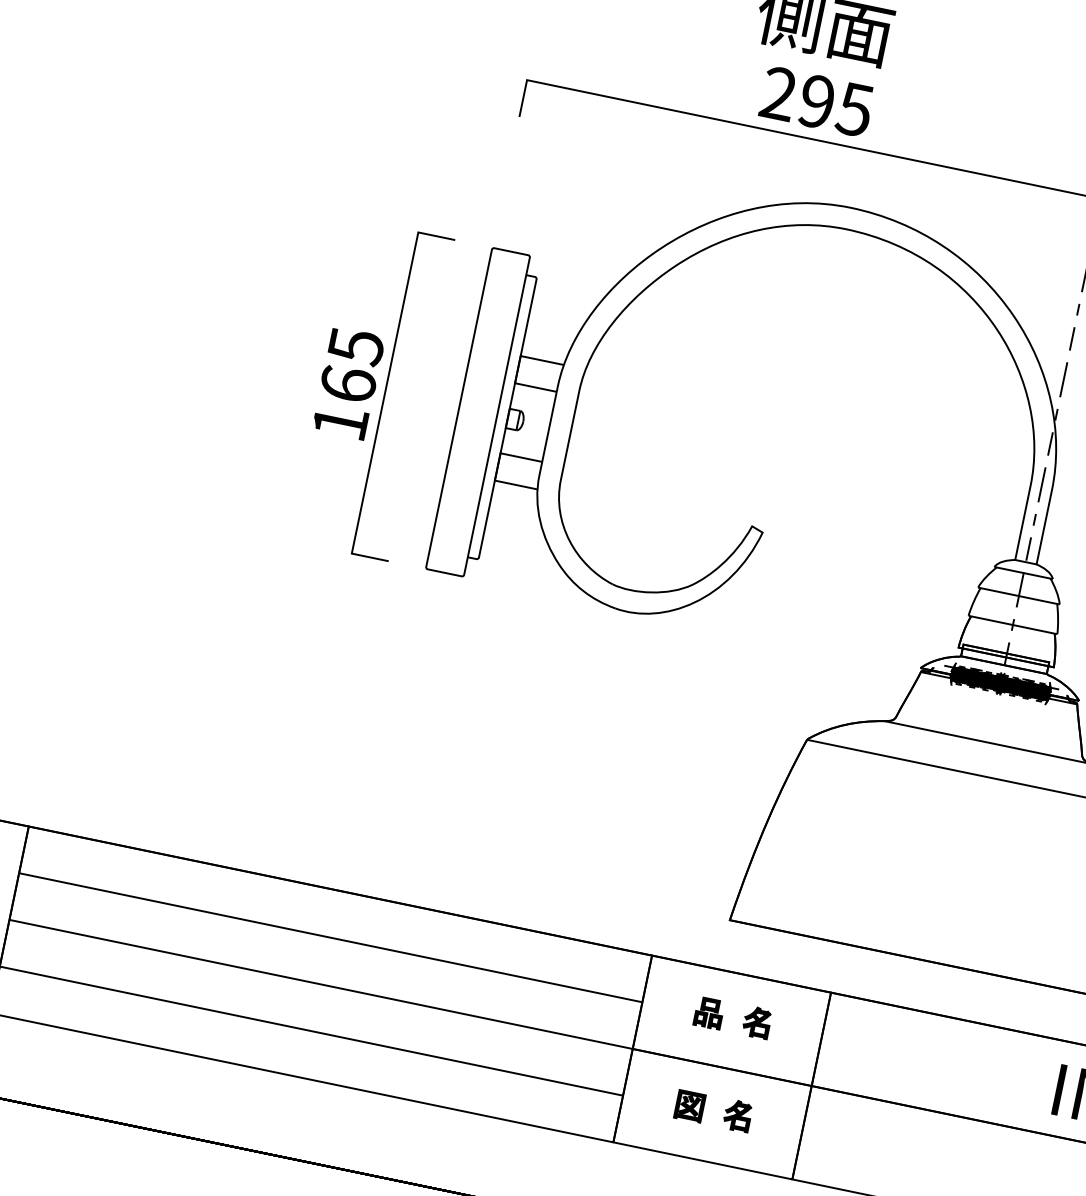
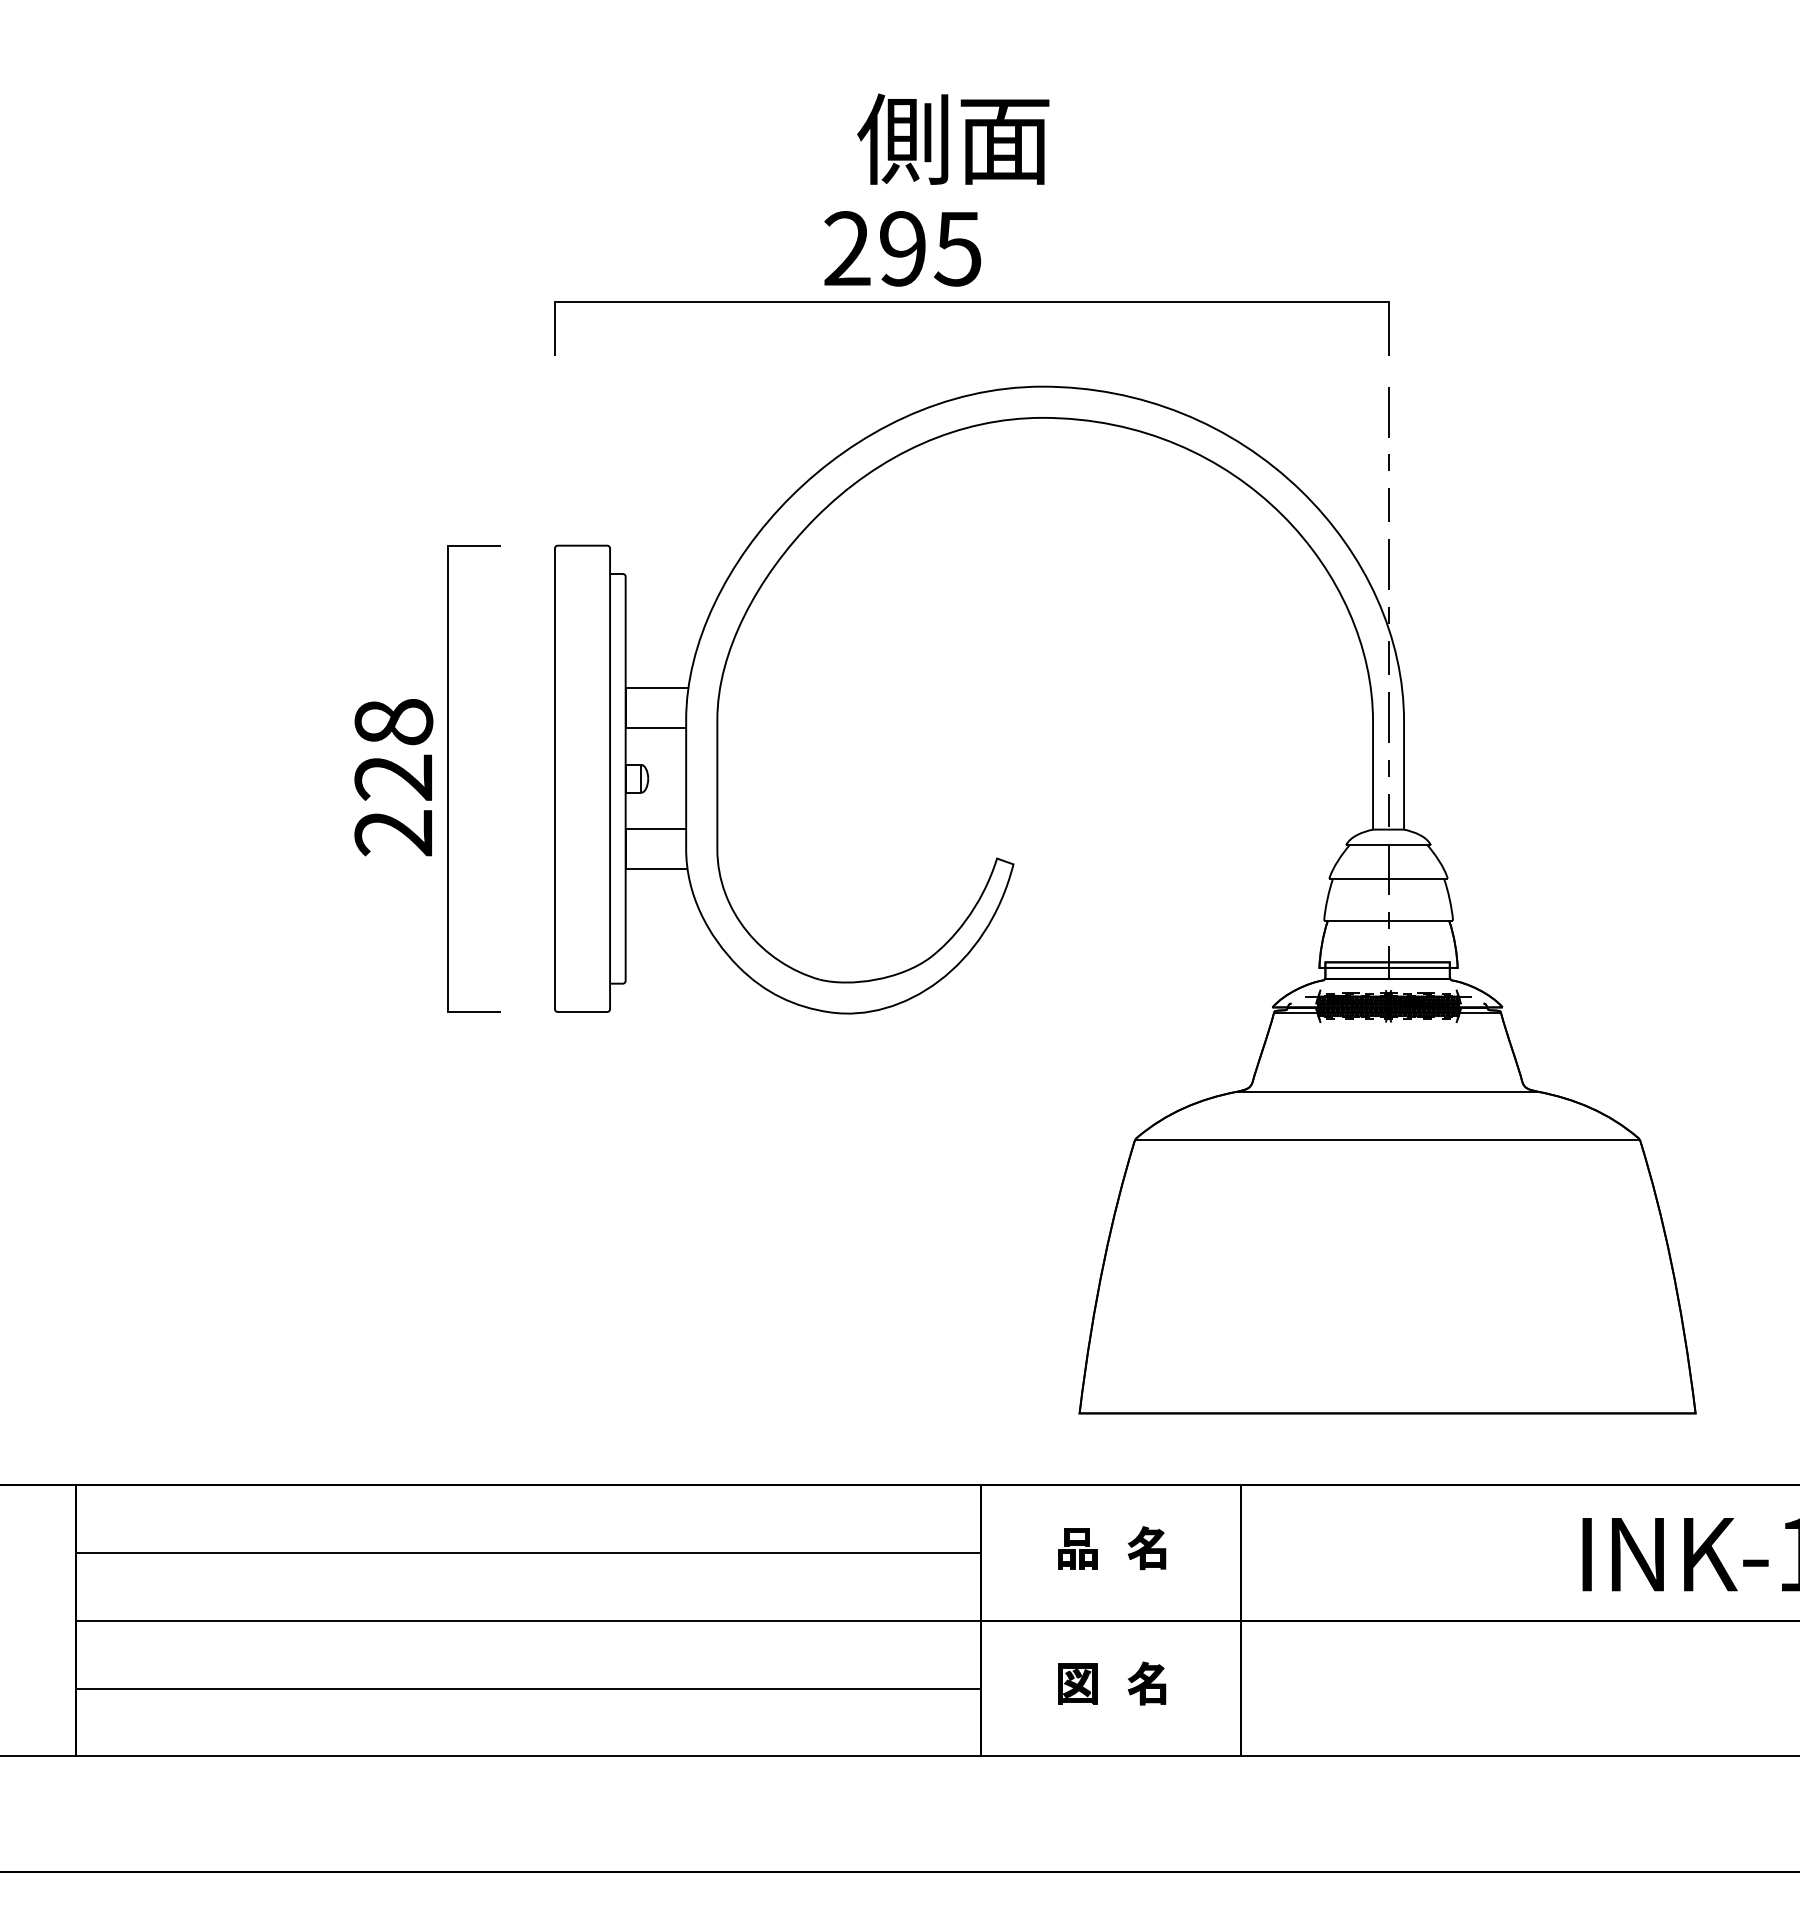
text: (816, 101) -> (902, 248), moved
text: (348, 384) -> (393, 777), 165 -> 228

